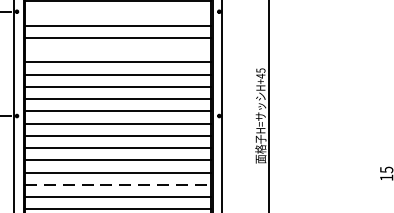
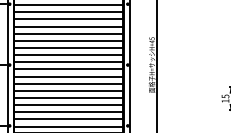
line: (117, 13) -> (68, 5), added
line: (117, 49) -> (68, 26), added
line: (119, 185) -> (69, 105), dashed -> solid

